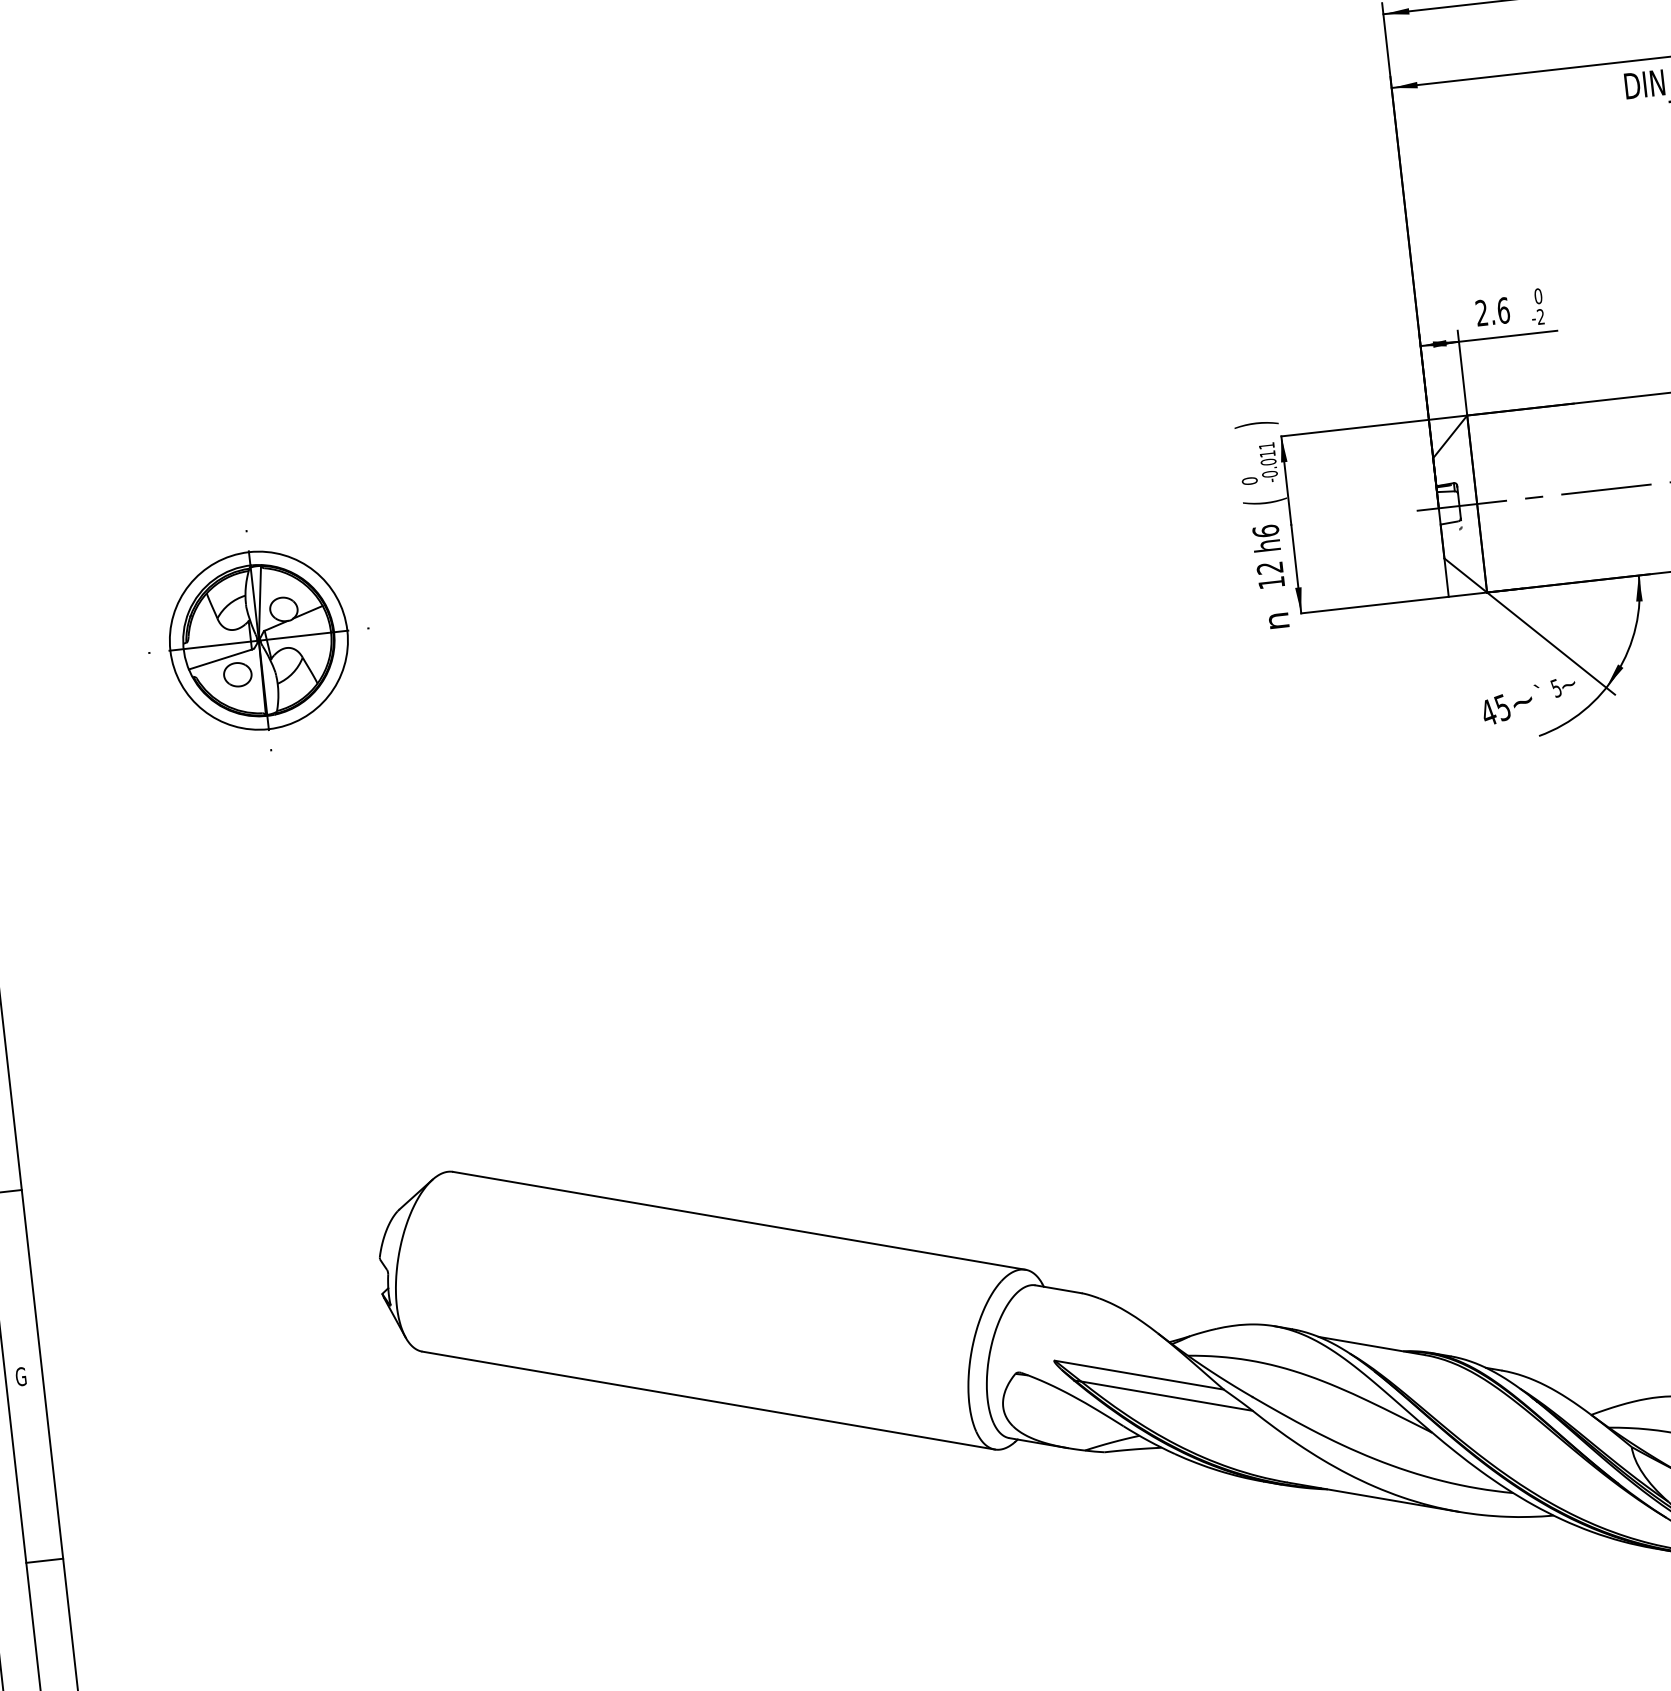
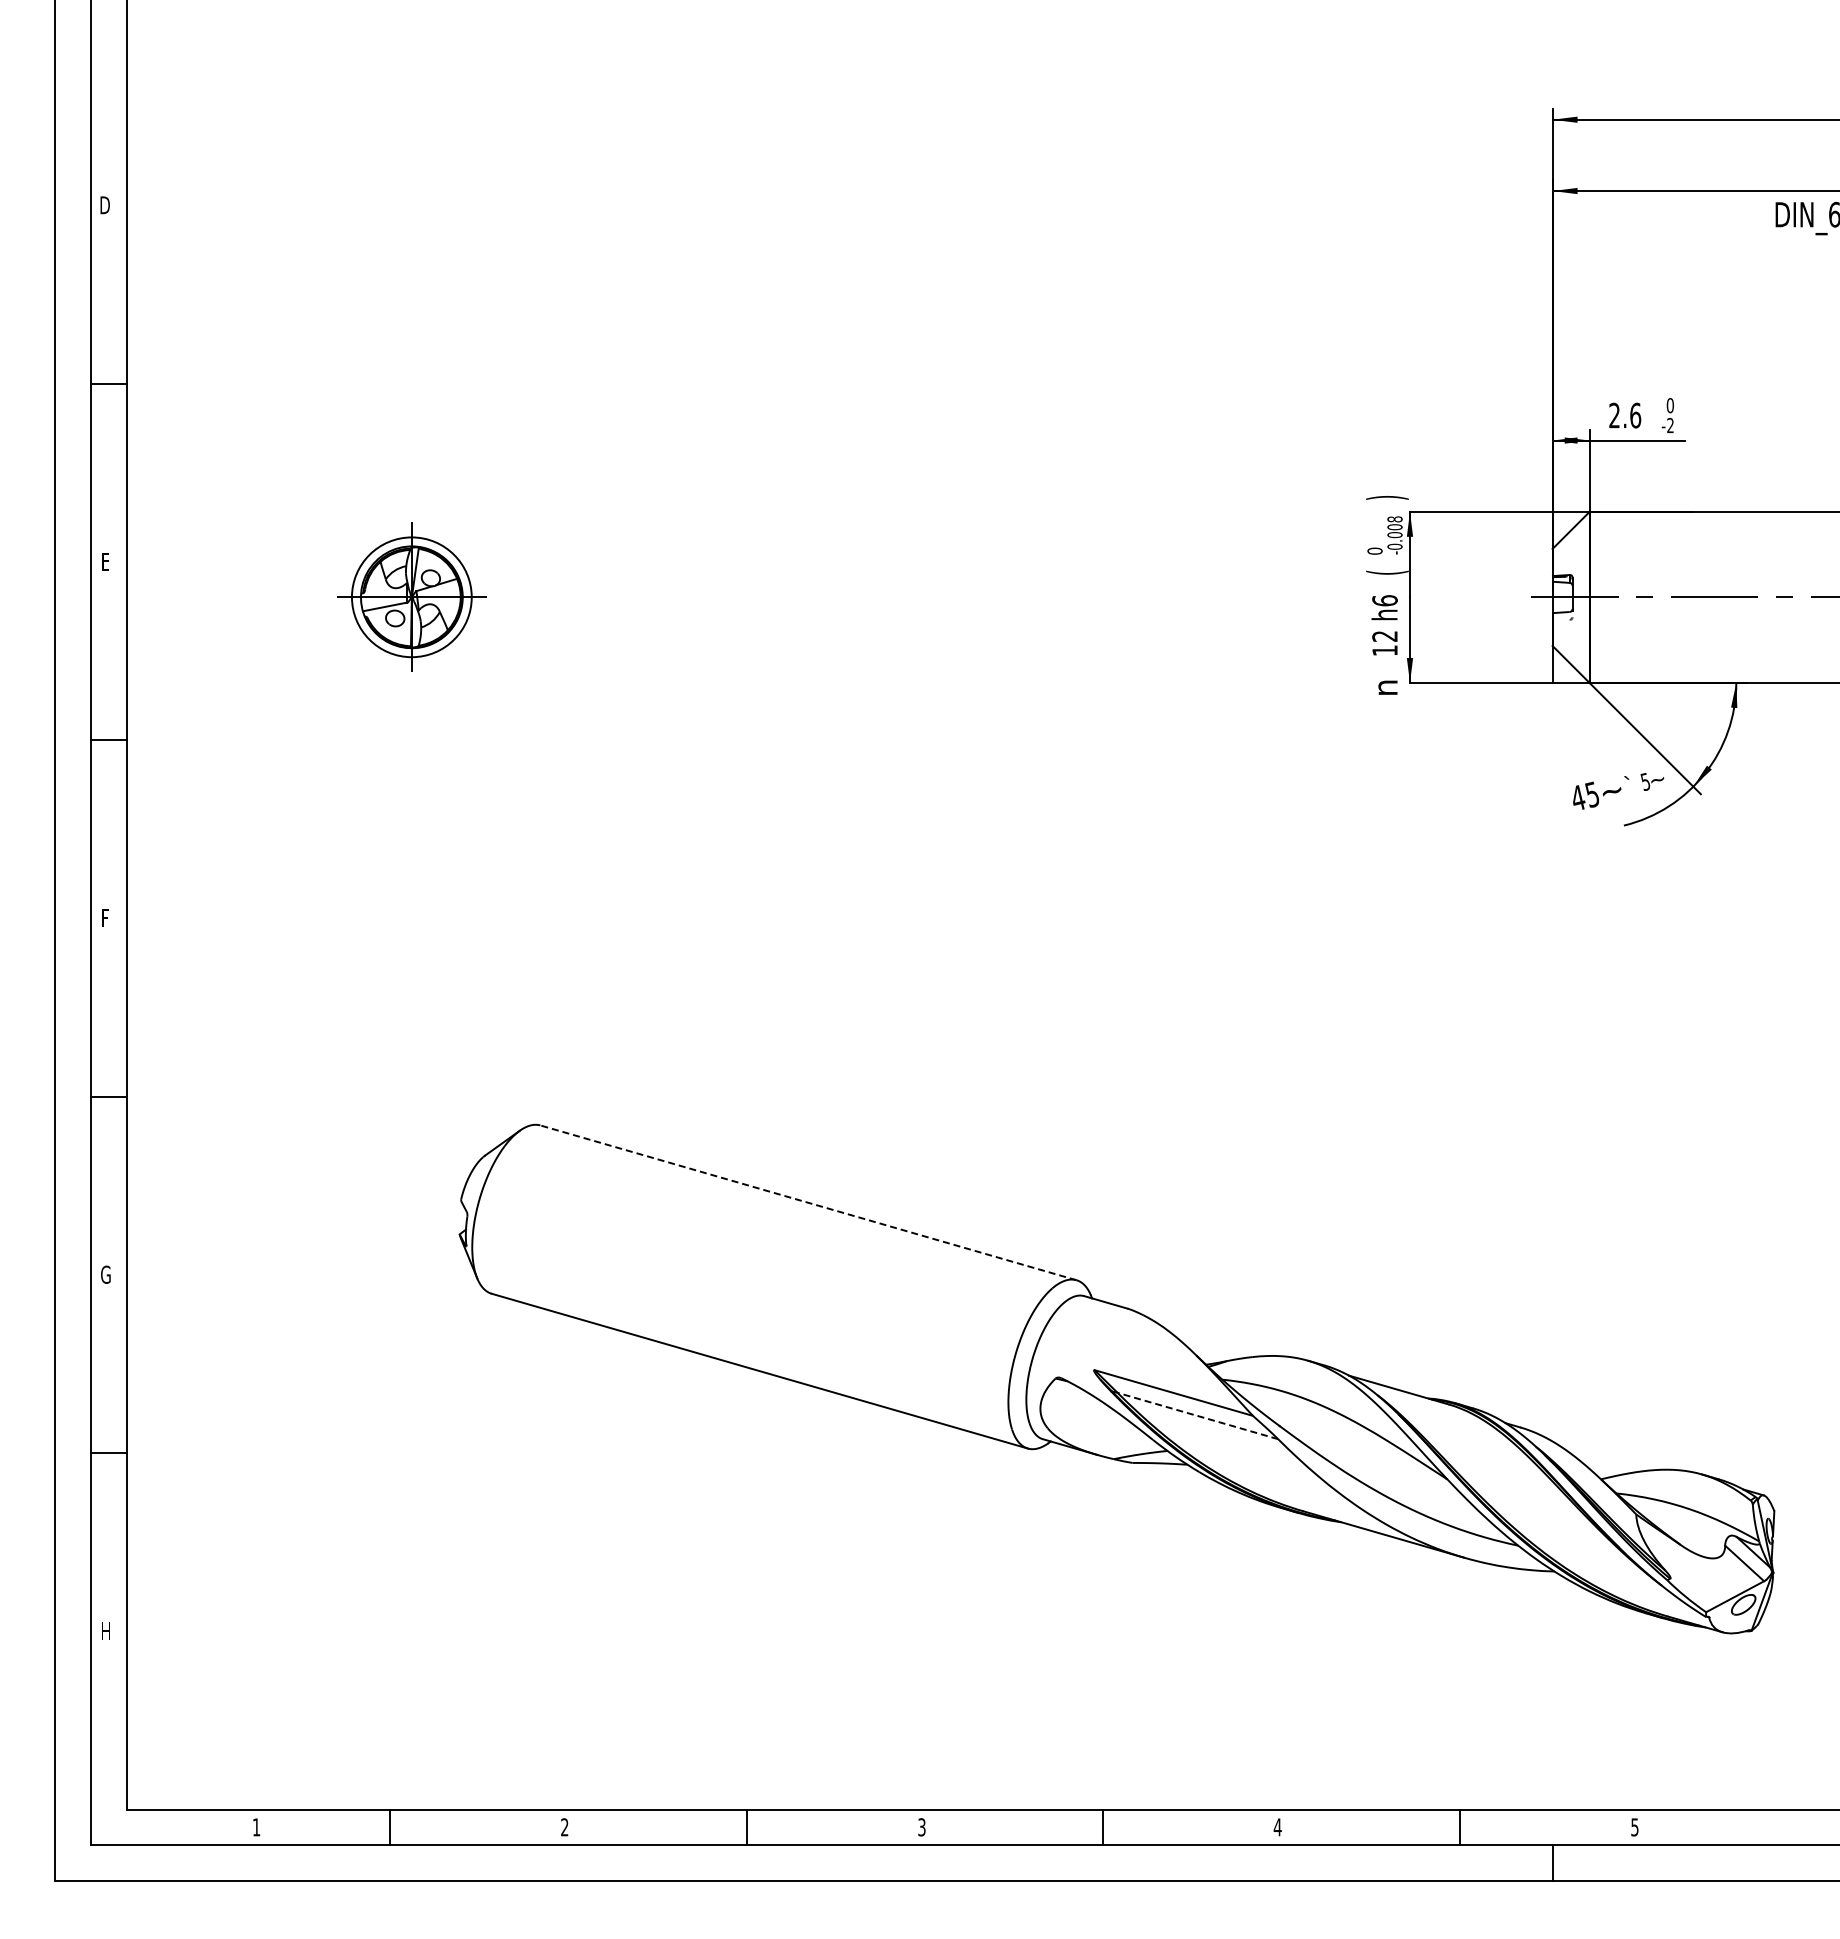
text: (1266, 450) -> (1394, 523), -0.011 -> -0.008
part: (258, 639) -> (411, 596), size x0.7
line: (738, 1220) -> (807, 1202), solid -> dashed
line: (1166, 1396) -> (1197, 1416), solid -> dashed

